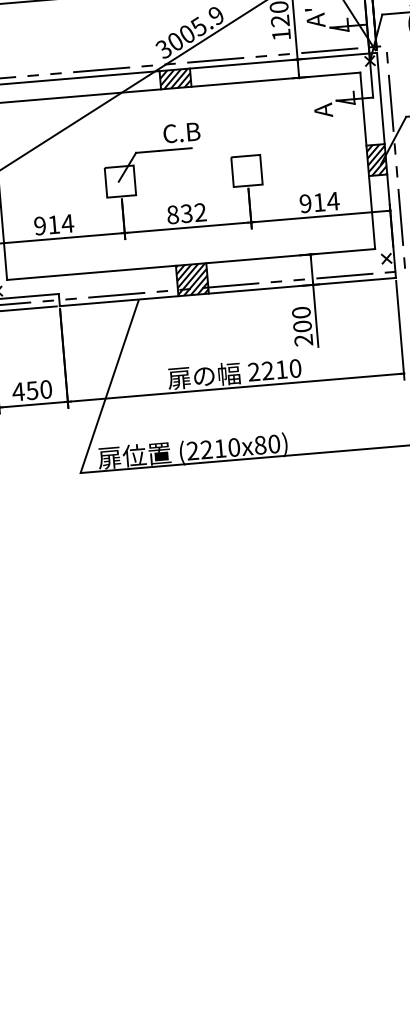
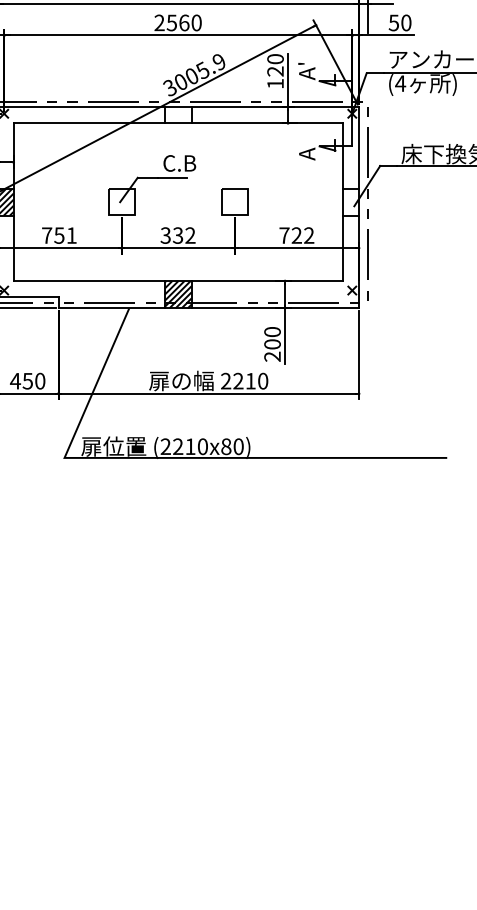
hatch: (174, 79) -> (177, 115), removed
hatch: (376, 159) -> (350, 201), removed
text: (319, 202) -> (296, 235), 914 -> 722
text: (172, 214) -> (165, 235), 832 -> 332
text: (54, 224) -> (59, 235), 914 -> 751

